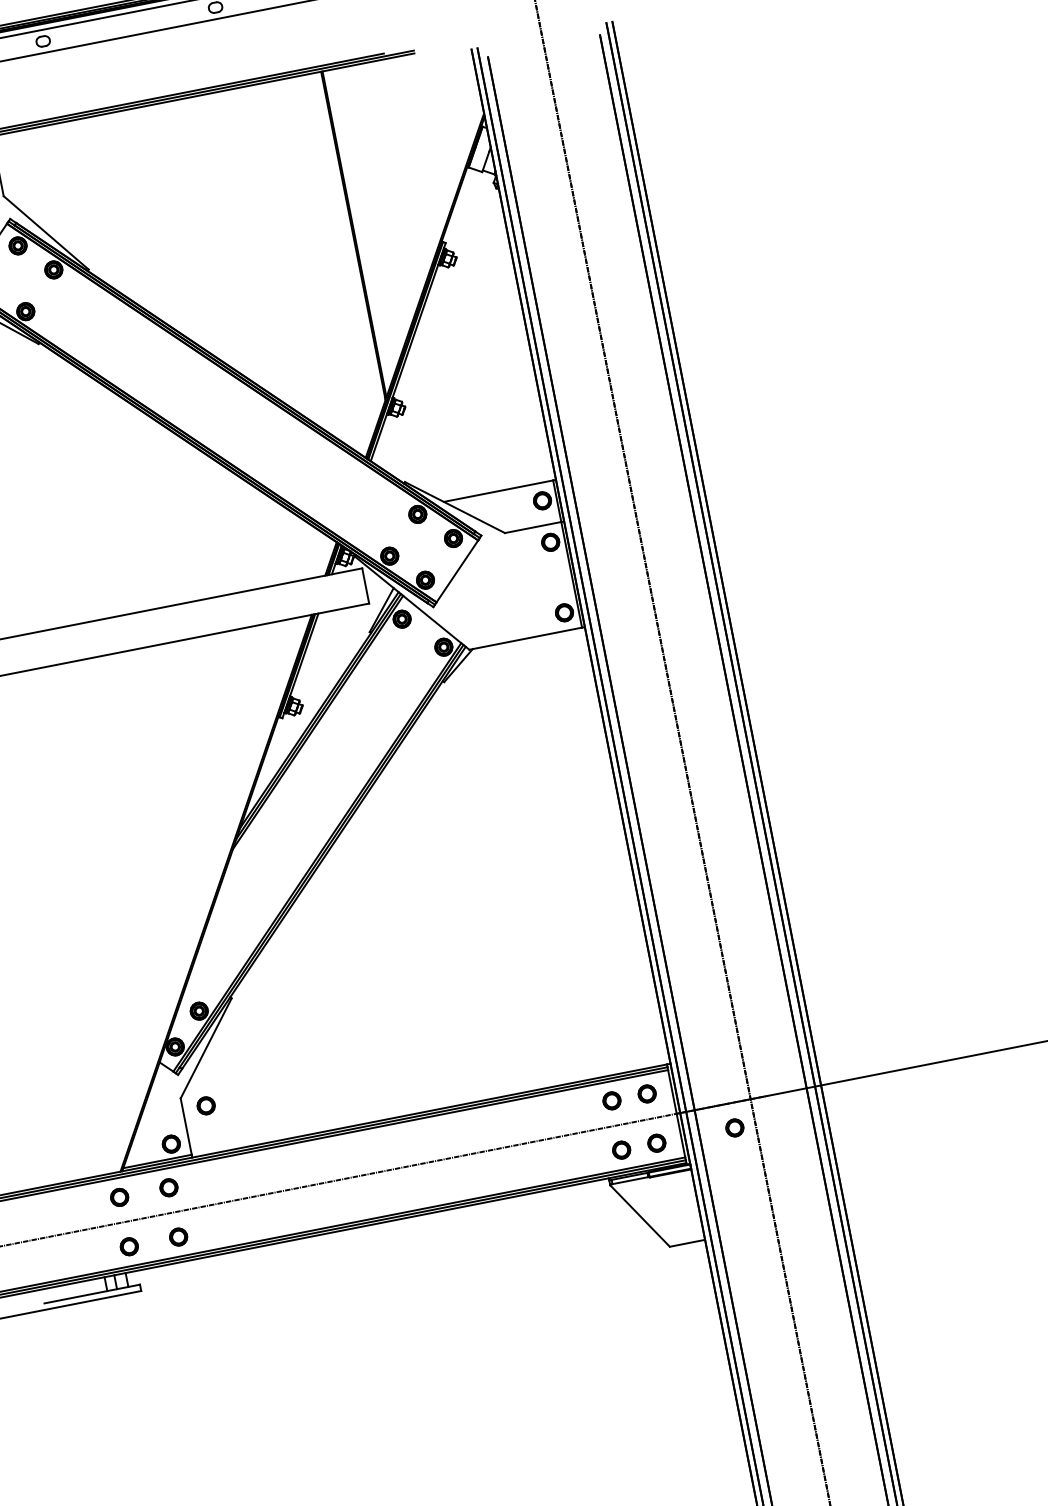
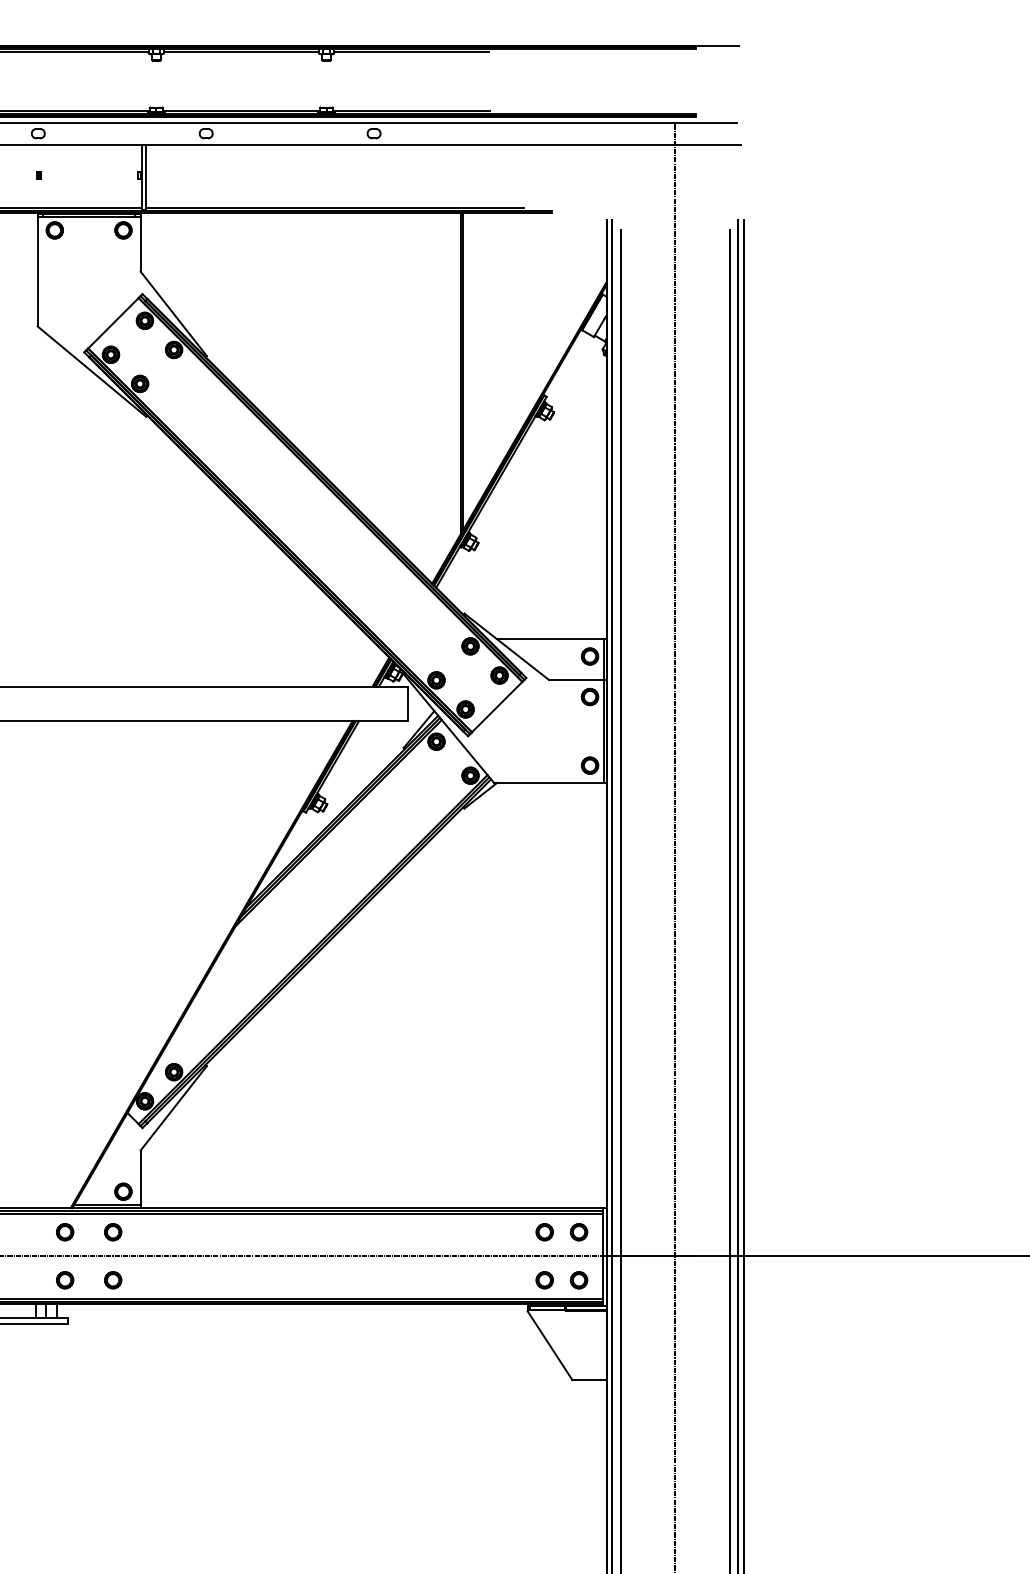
part: (206, 1106) -> (163, 1162), removed
part: (735, 1128) -> (655, 1280), removed

